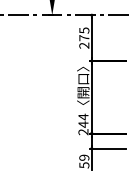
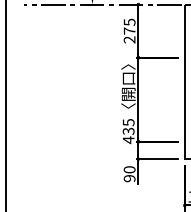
text: (83, 124) -> (128, 131), 244 -> 435
text: (84, 161) -> (129, 174), 59 -> 90

